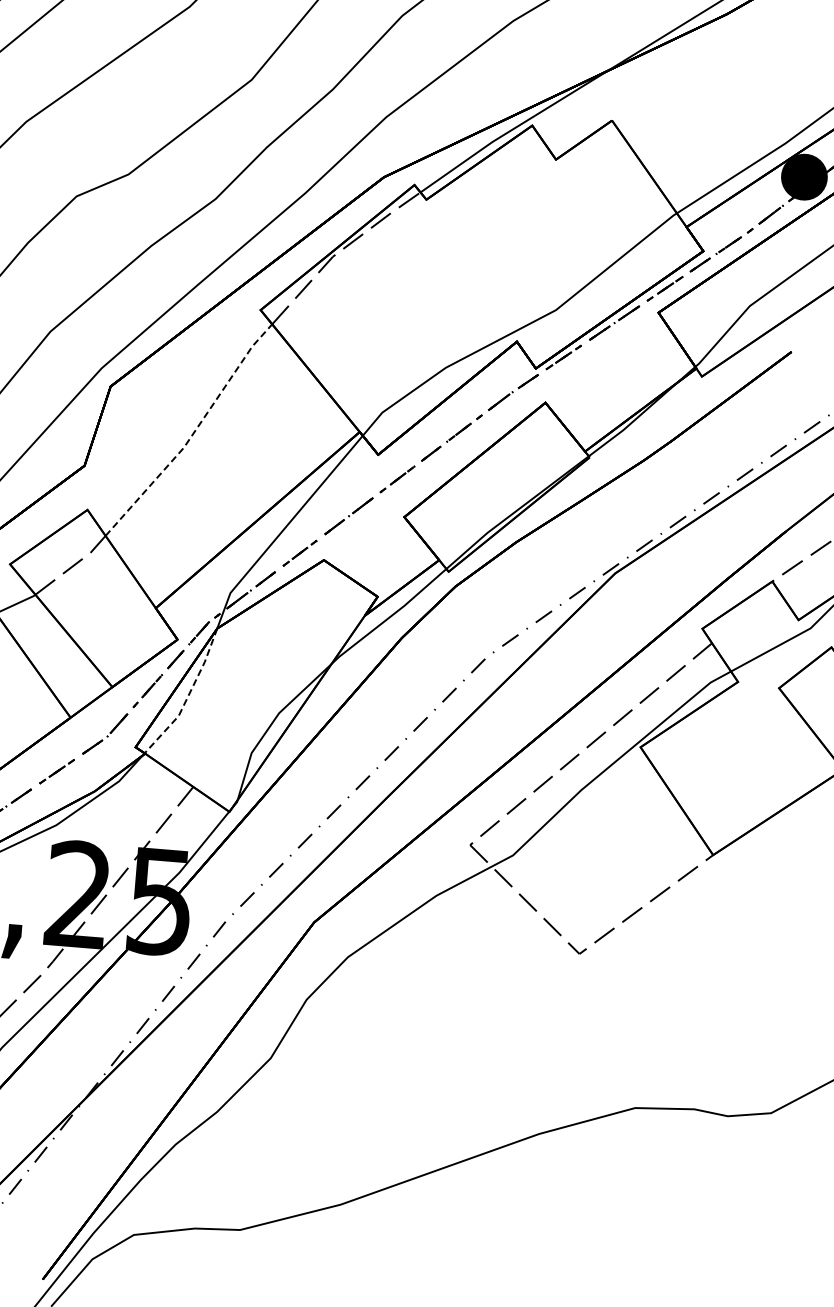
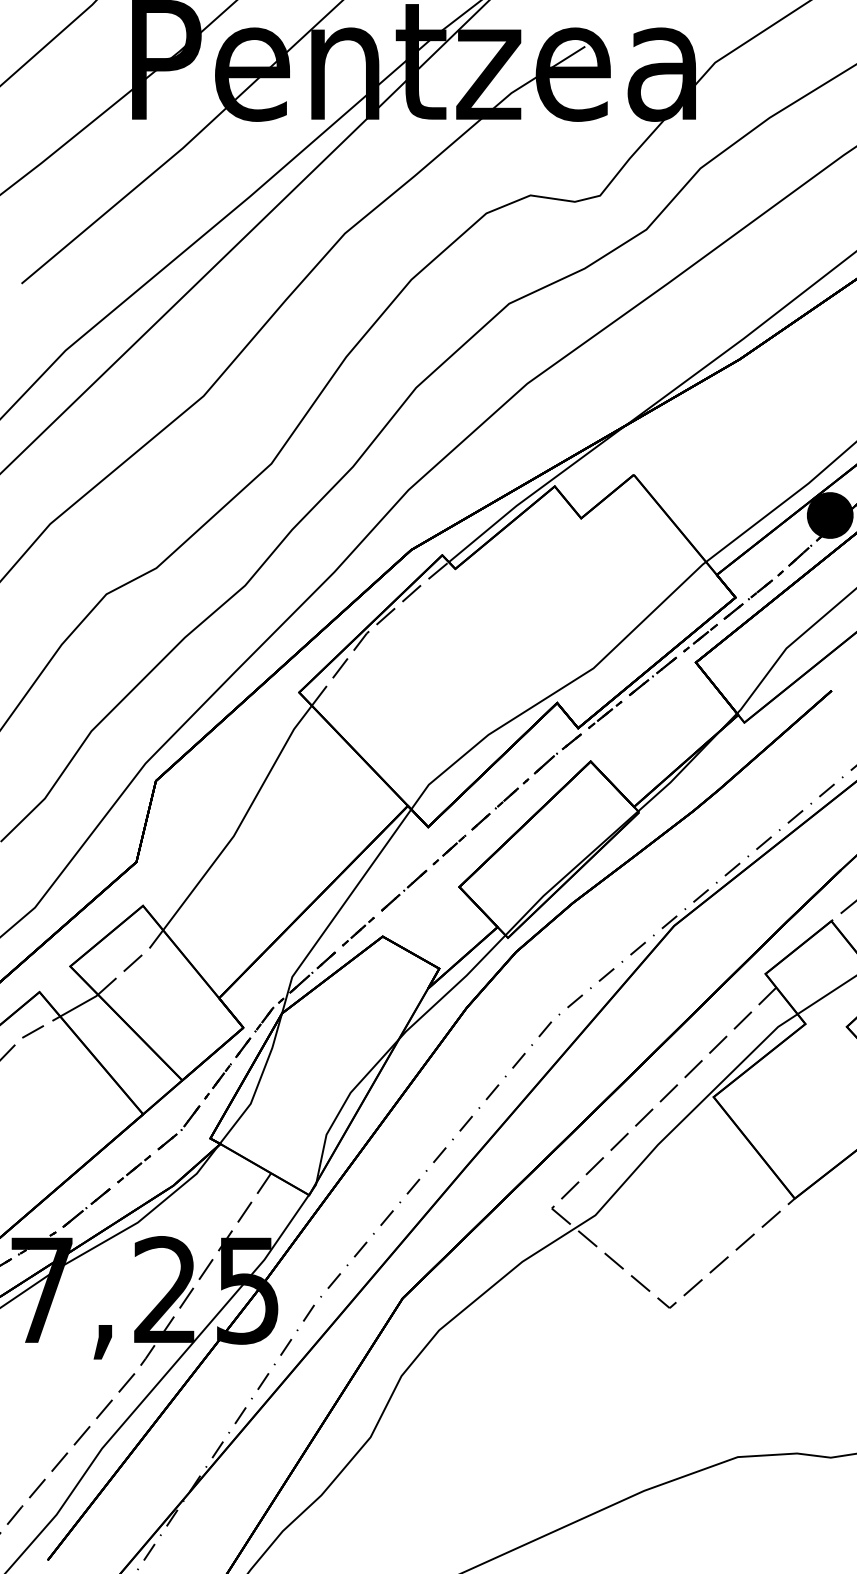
line: (193, 432) -> (242, 820), dashed -> solid
line: (188, 696) -> (258, 1083), dashed -> solid

